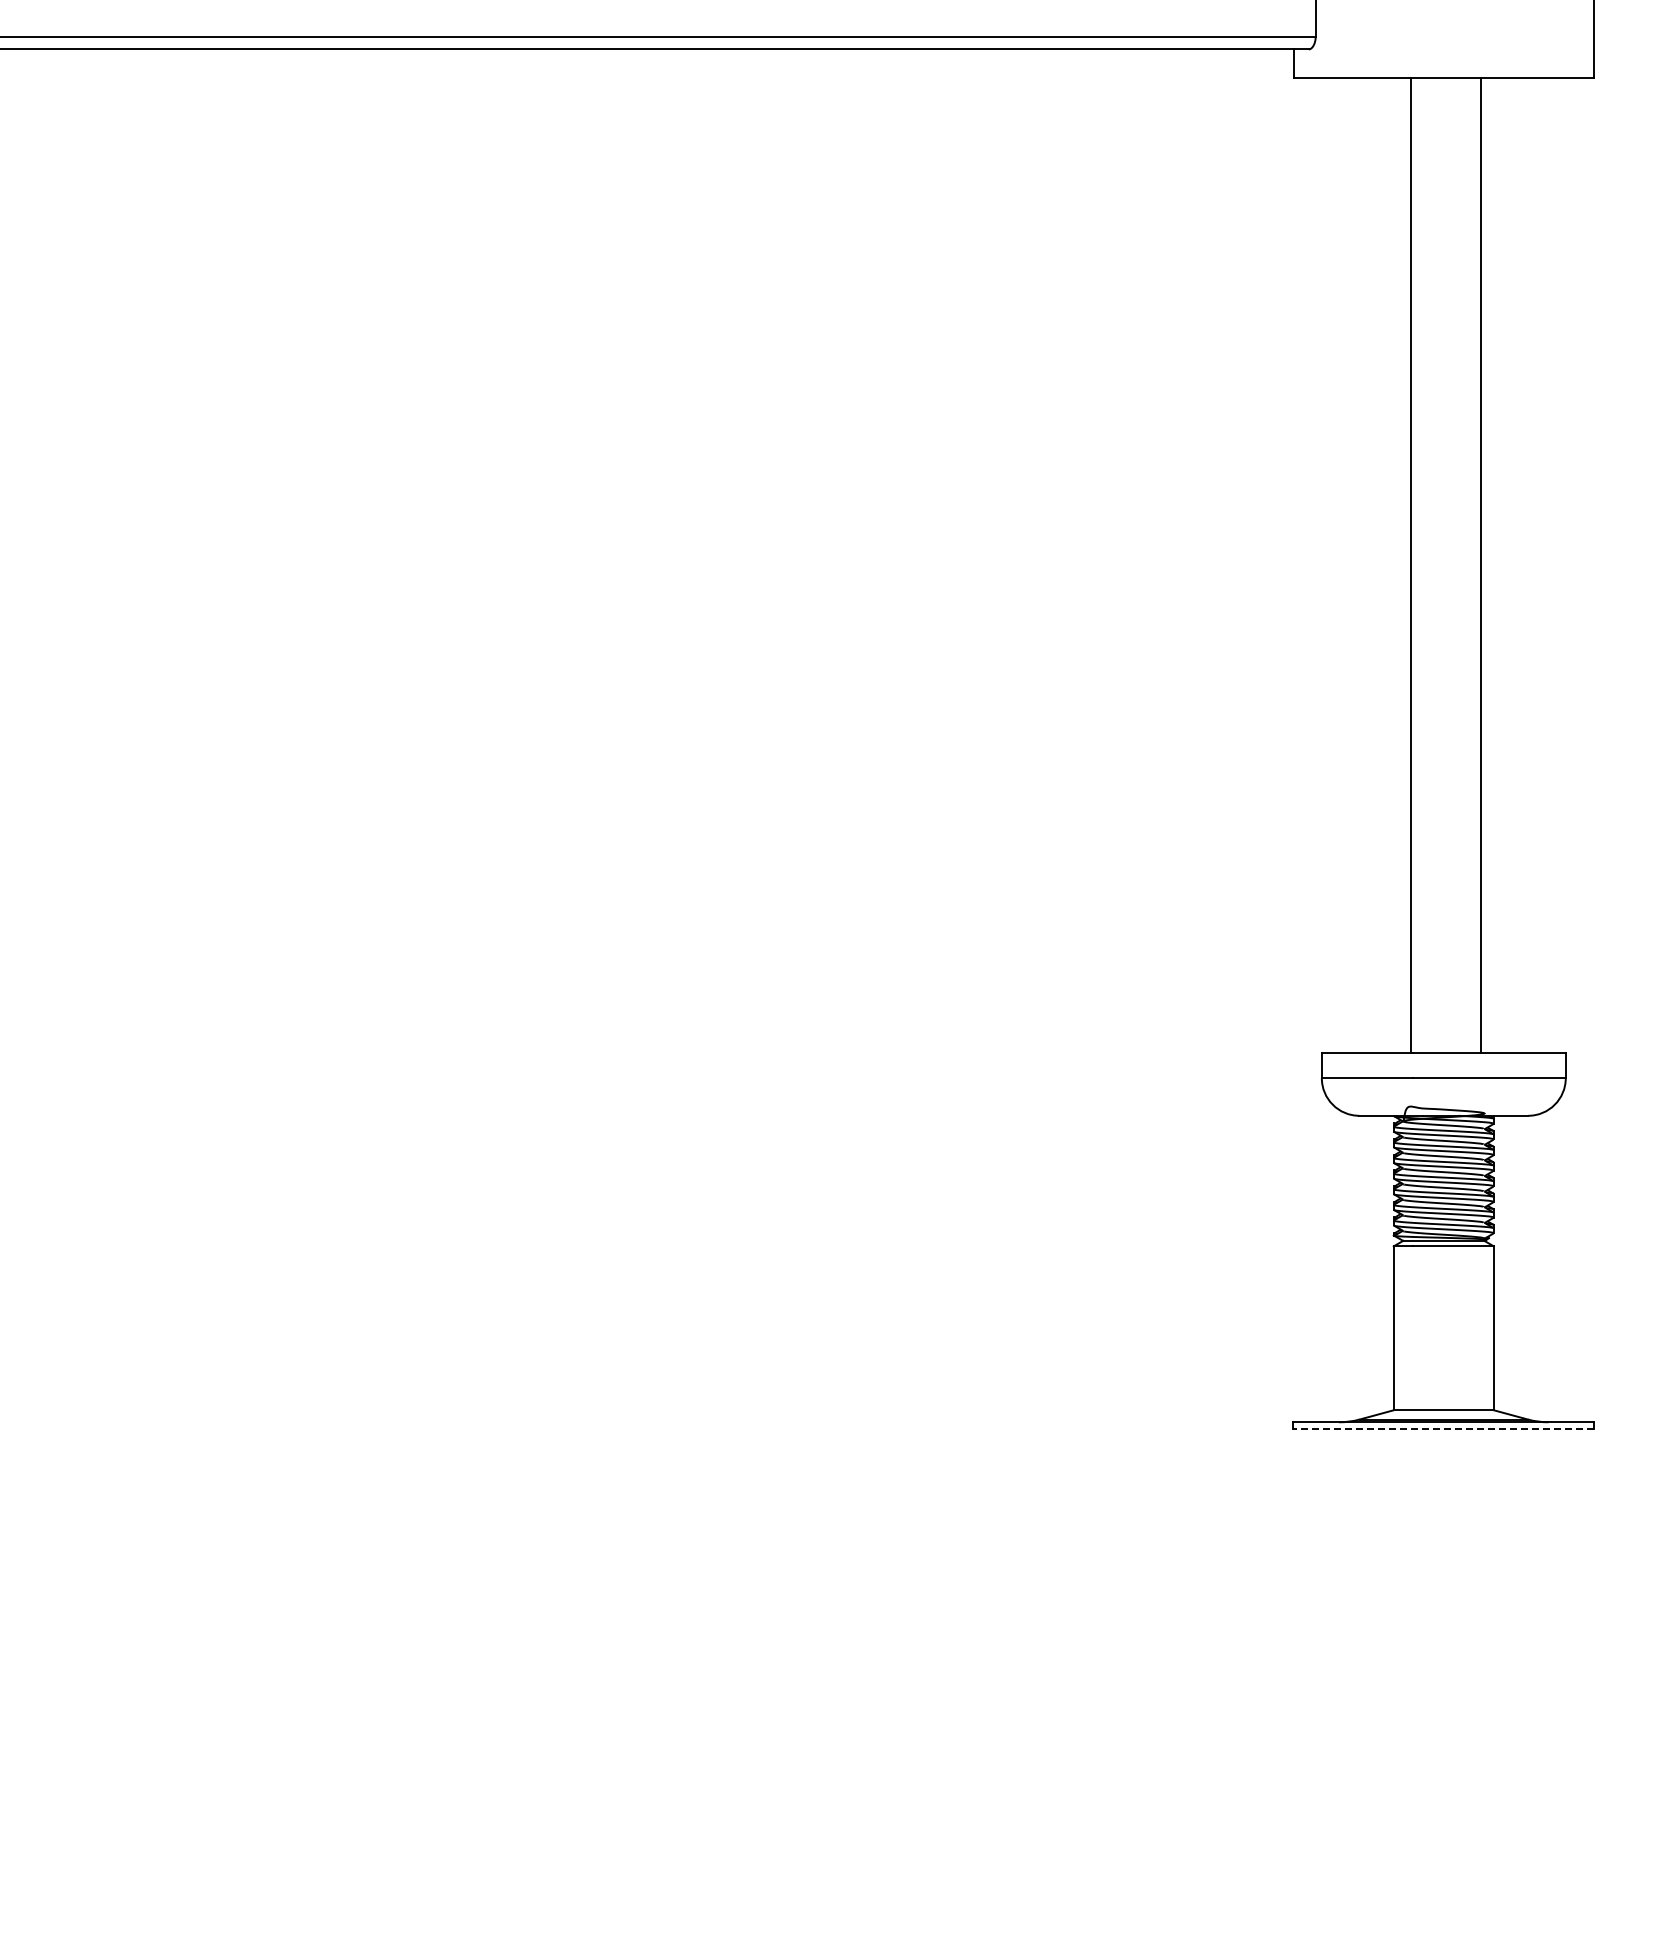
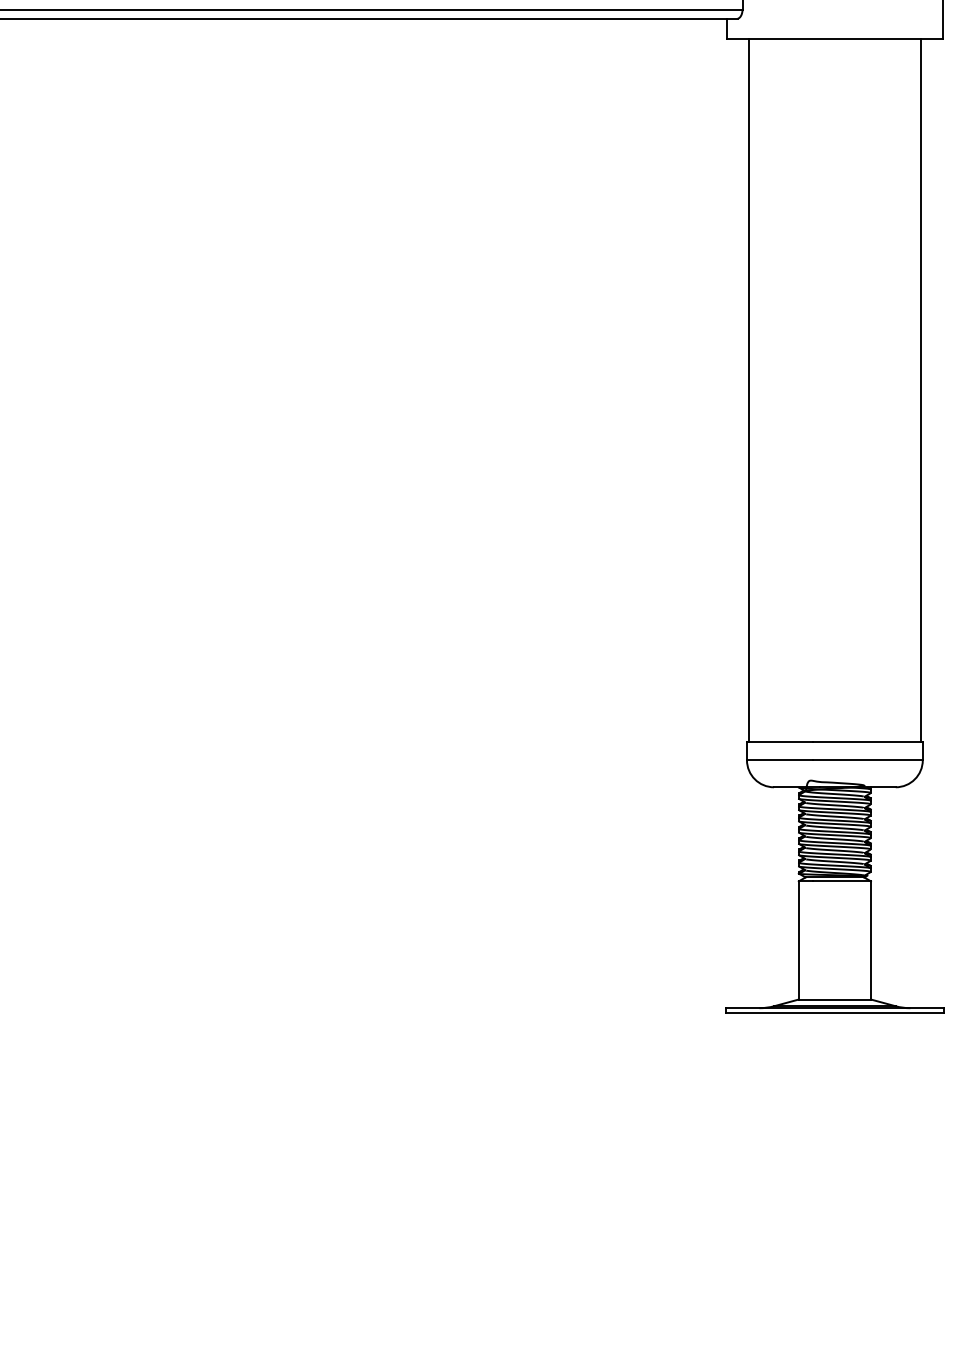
line: (1410, 565) -> (748, 390), moved
line: (1480, 565) -> (920, 390), moved
line: (1443, 1428) -> (834, 1012), dashed -> solid

